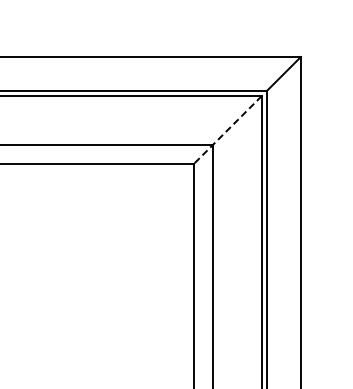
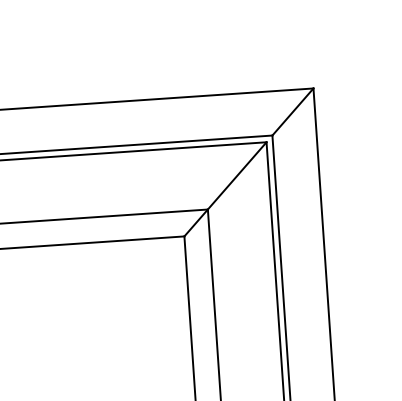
line: (227, 130) -> (225, 189), dashed -> solid

